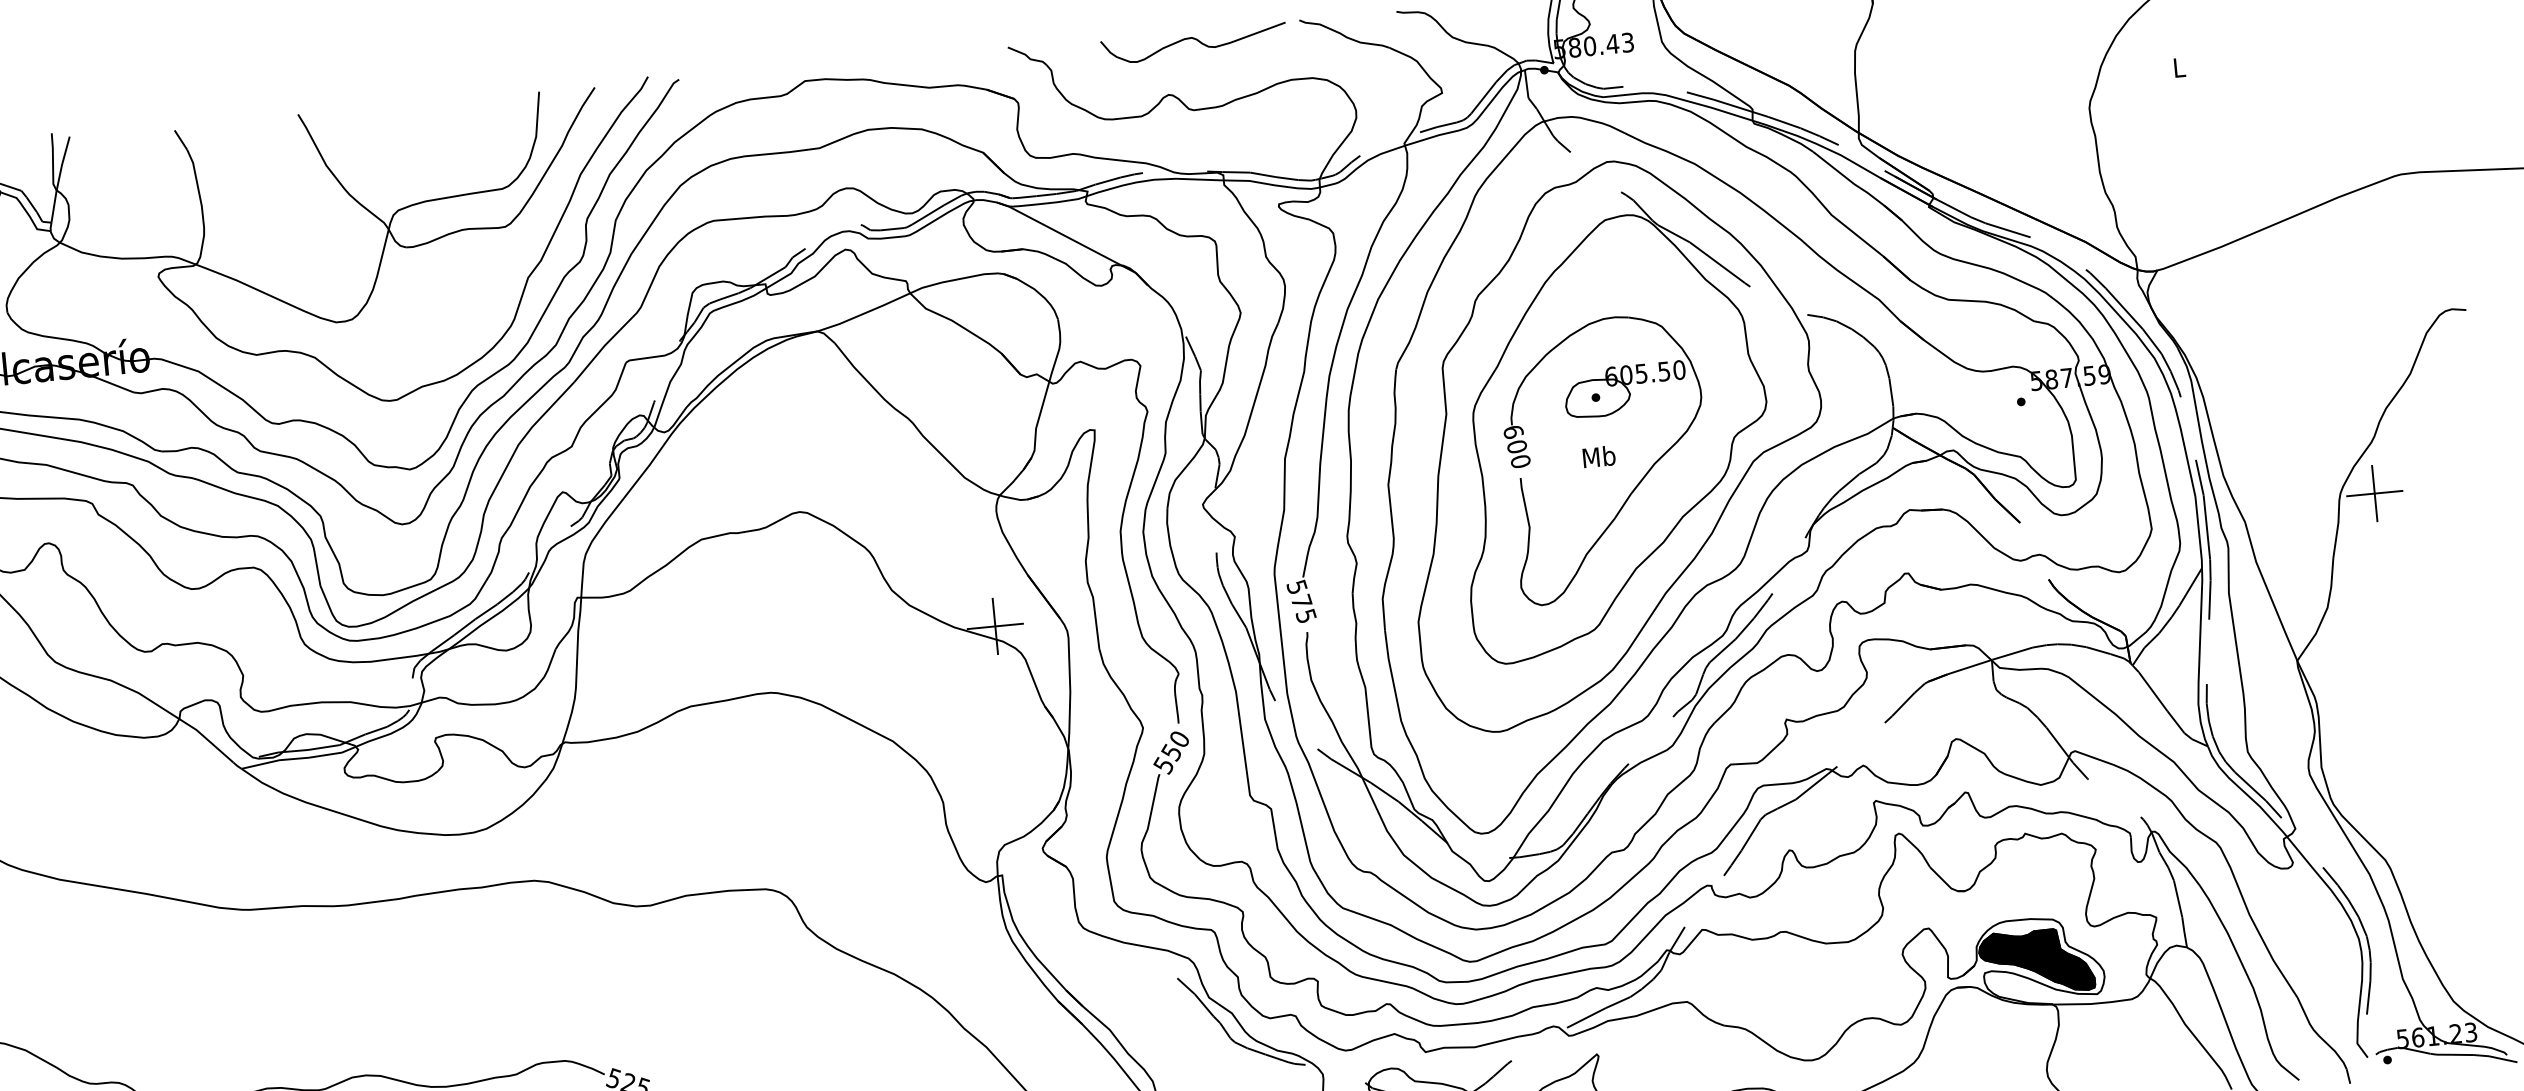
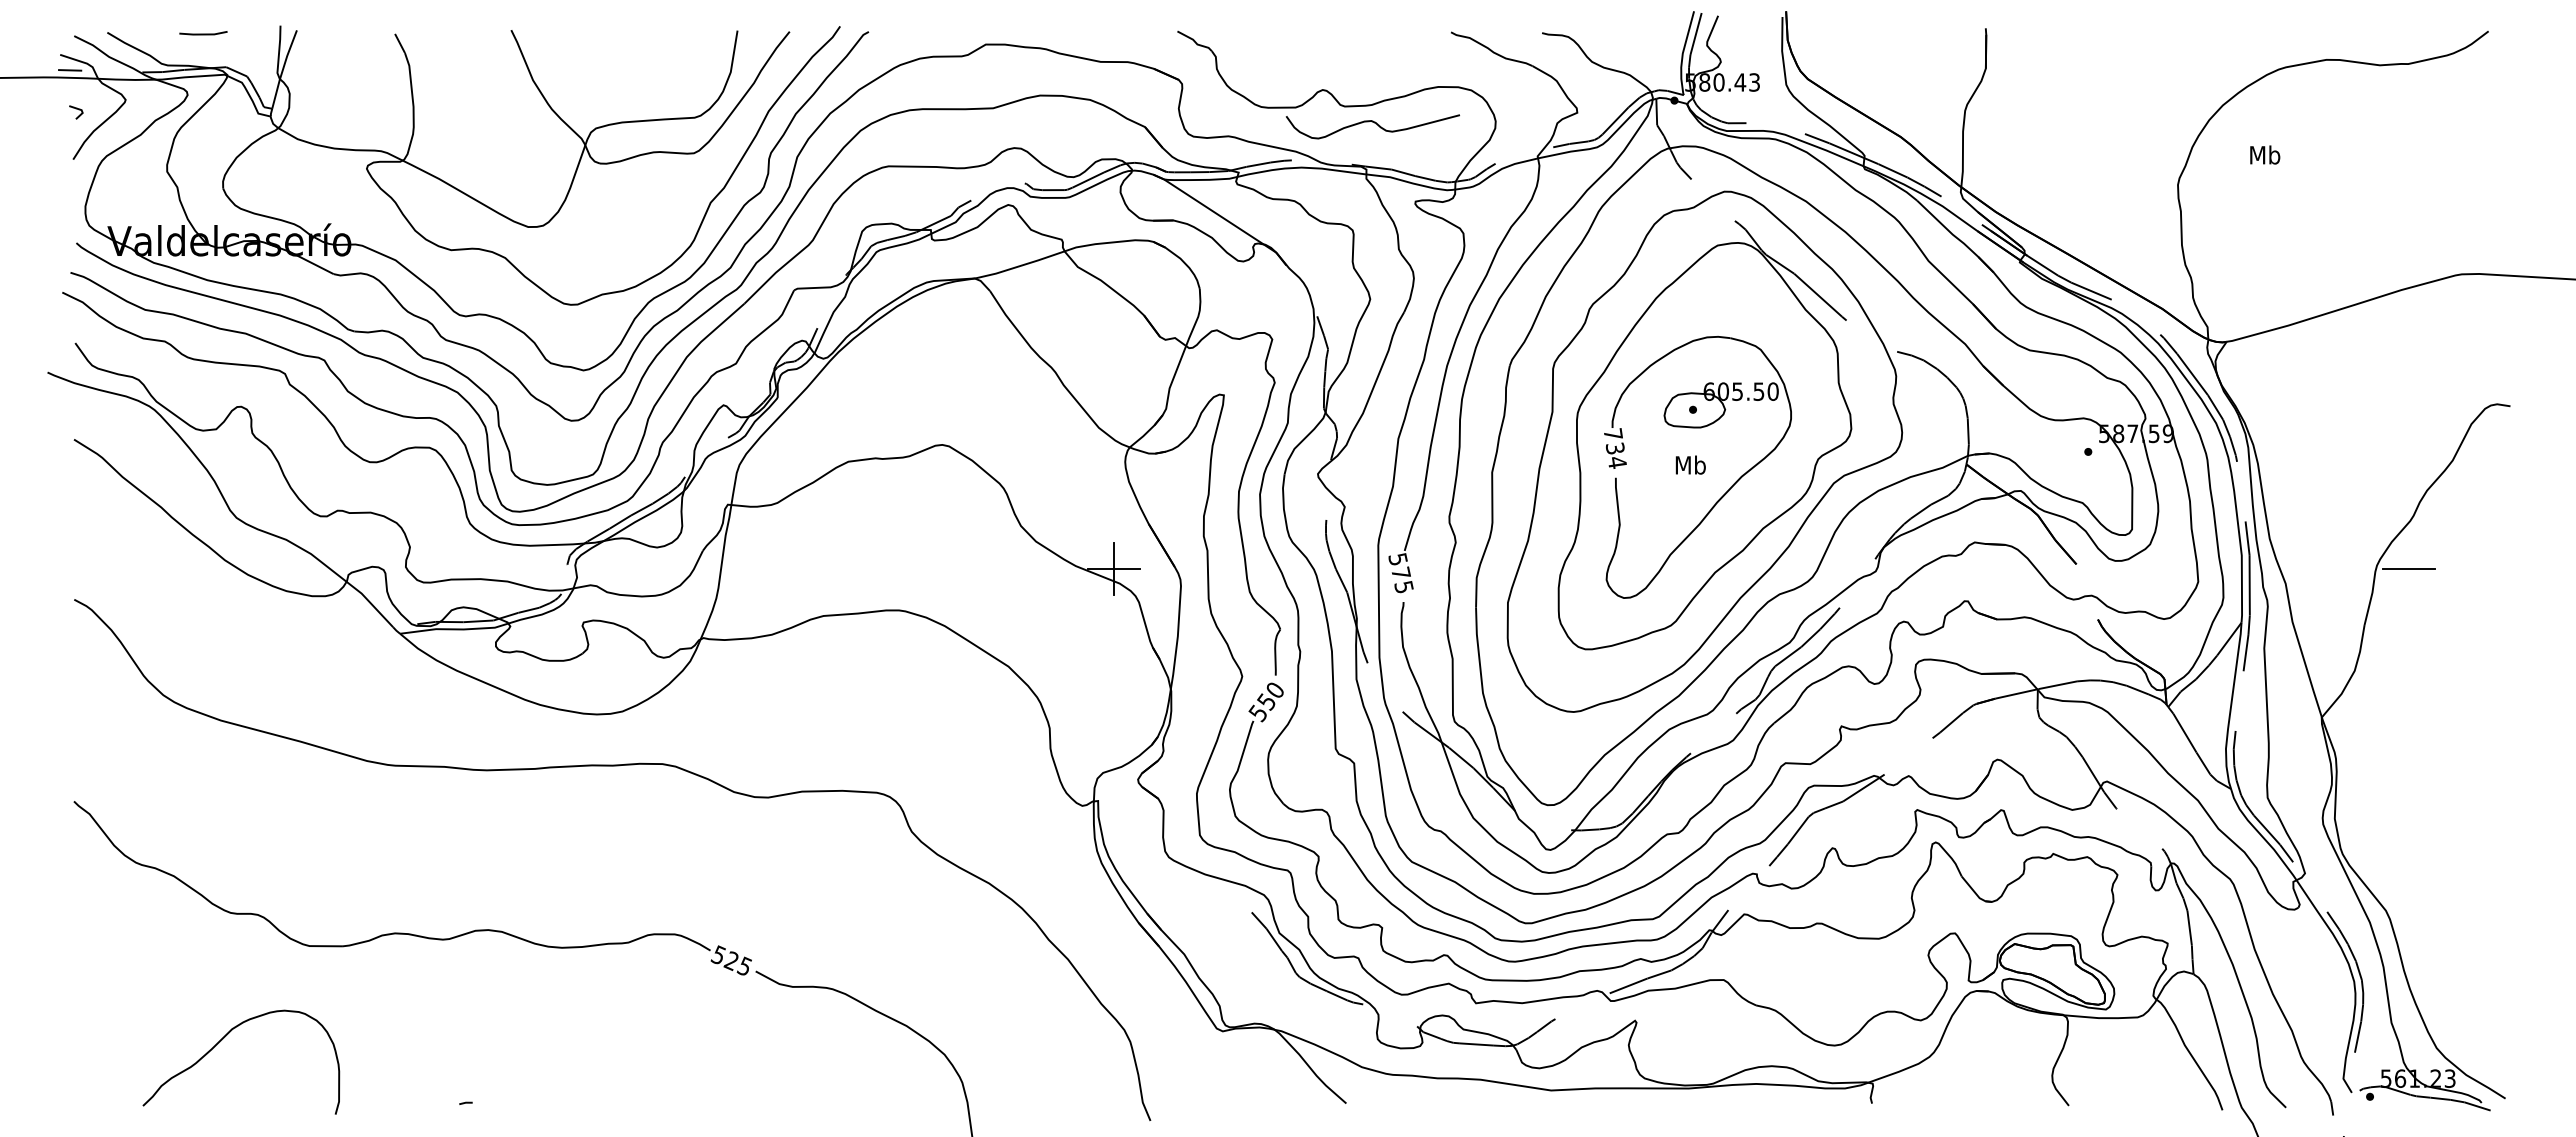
curve: (1195, 40) -> (1374, 123), moved
text: (2179, 66) -> (2265, 154), L -> Mb
text: (1517, 446) -> (1615, 448), 600 -> 734
line: (2374, 493) -> (2408, 568), removed
fill: (2035, 962) -> (2051, 974), removed

